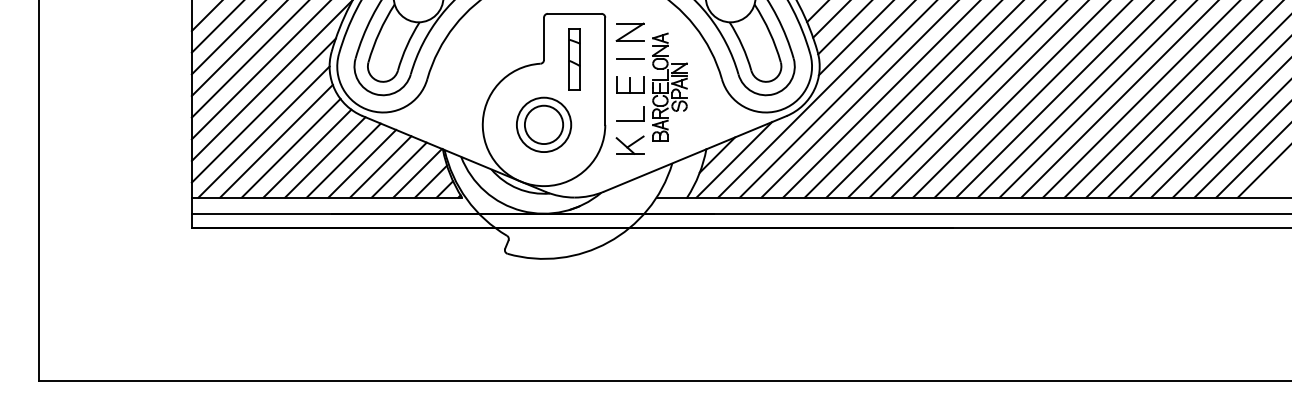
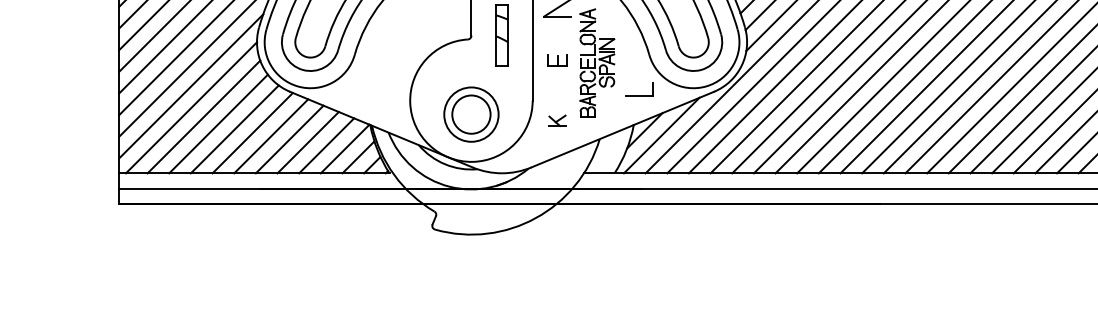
line: (629, 59) -> (556, 35), removed
part: (630, 84) -> (557, 60), size x0.7
part: (630, 120) -> (639, 96), moved
part: (544, 124) -> (471, 114), moved
part: (629, 144) -> (556, 120), size x0.6

